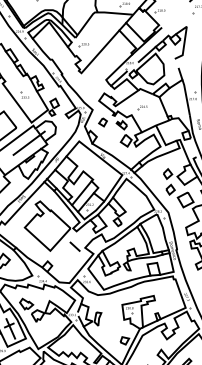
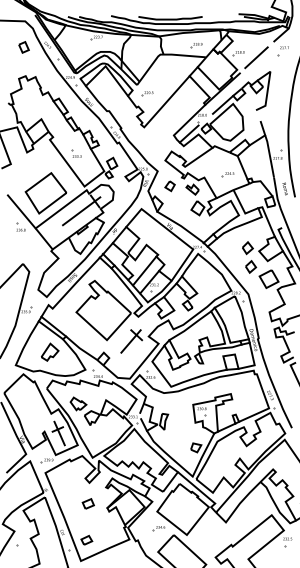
line: (175, 14) -> (256, 57), added
part: (141, 107) -> (227, 174), moved
line: (69, 252) -> (130, 341), added

